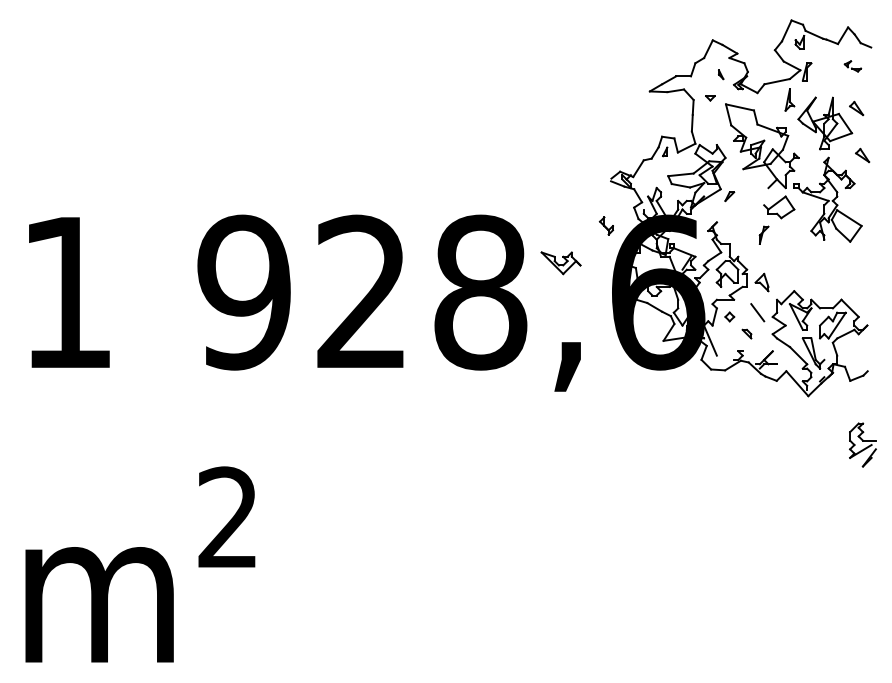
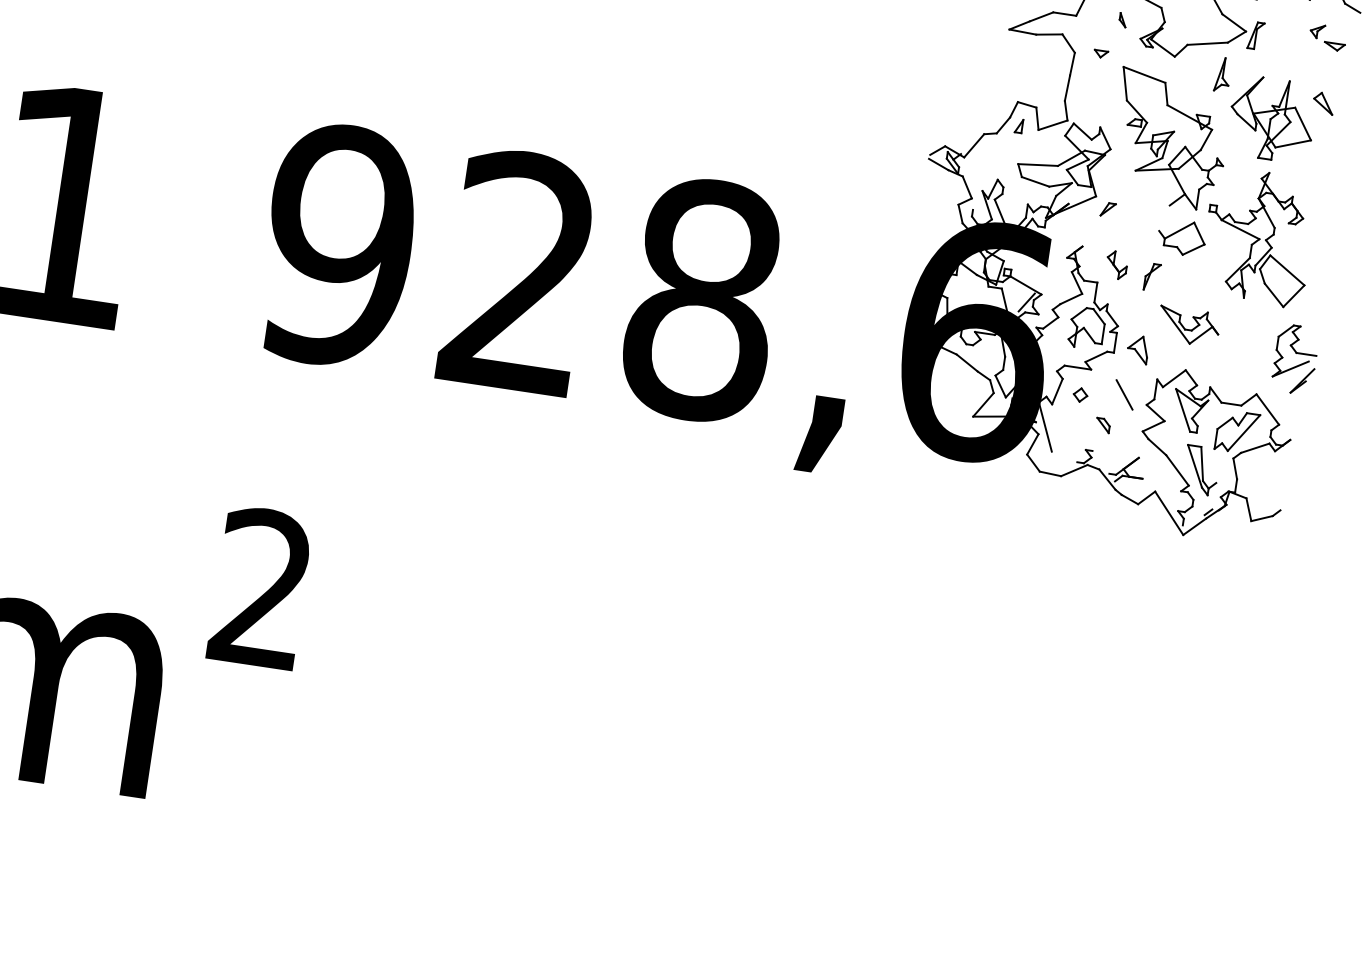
part: (852, 66) -> (1327, 37), size x1.43
part: (862, 155) -> (1322, 177), removed
part: (606, 225) -> (1116, 264), moved
part: (560, 263) -> (1187, 326), moved
part: (862, 444) -> (1294, 358), moved

